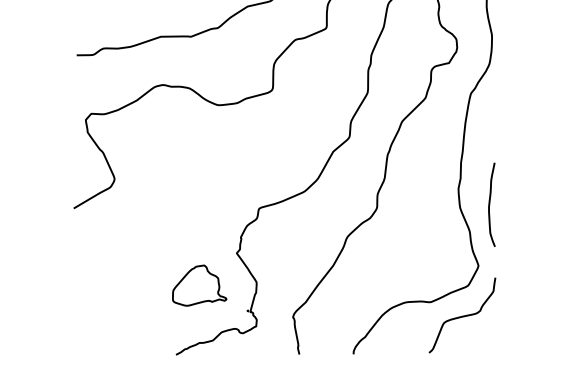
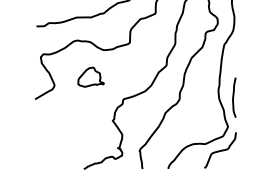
part: (198, 284) -> (90, 76), moved

